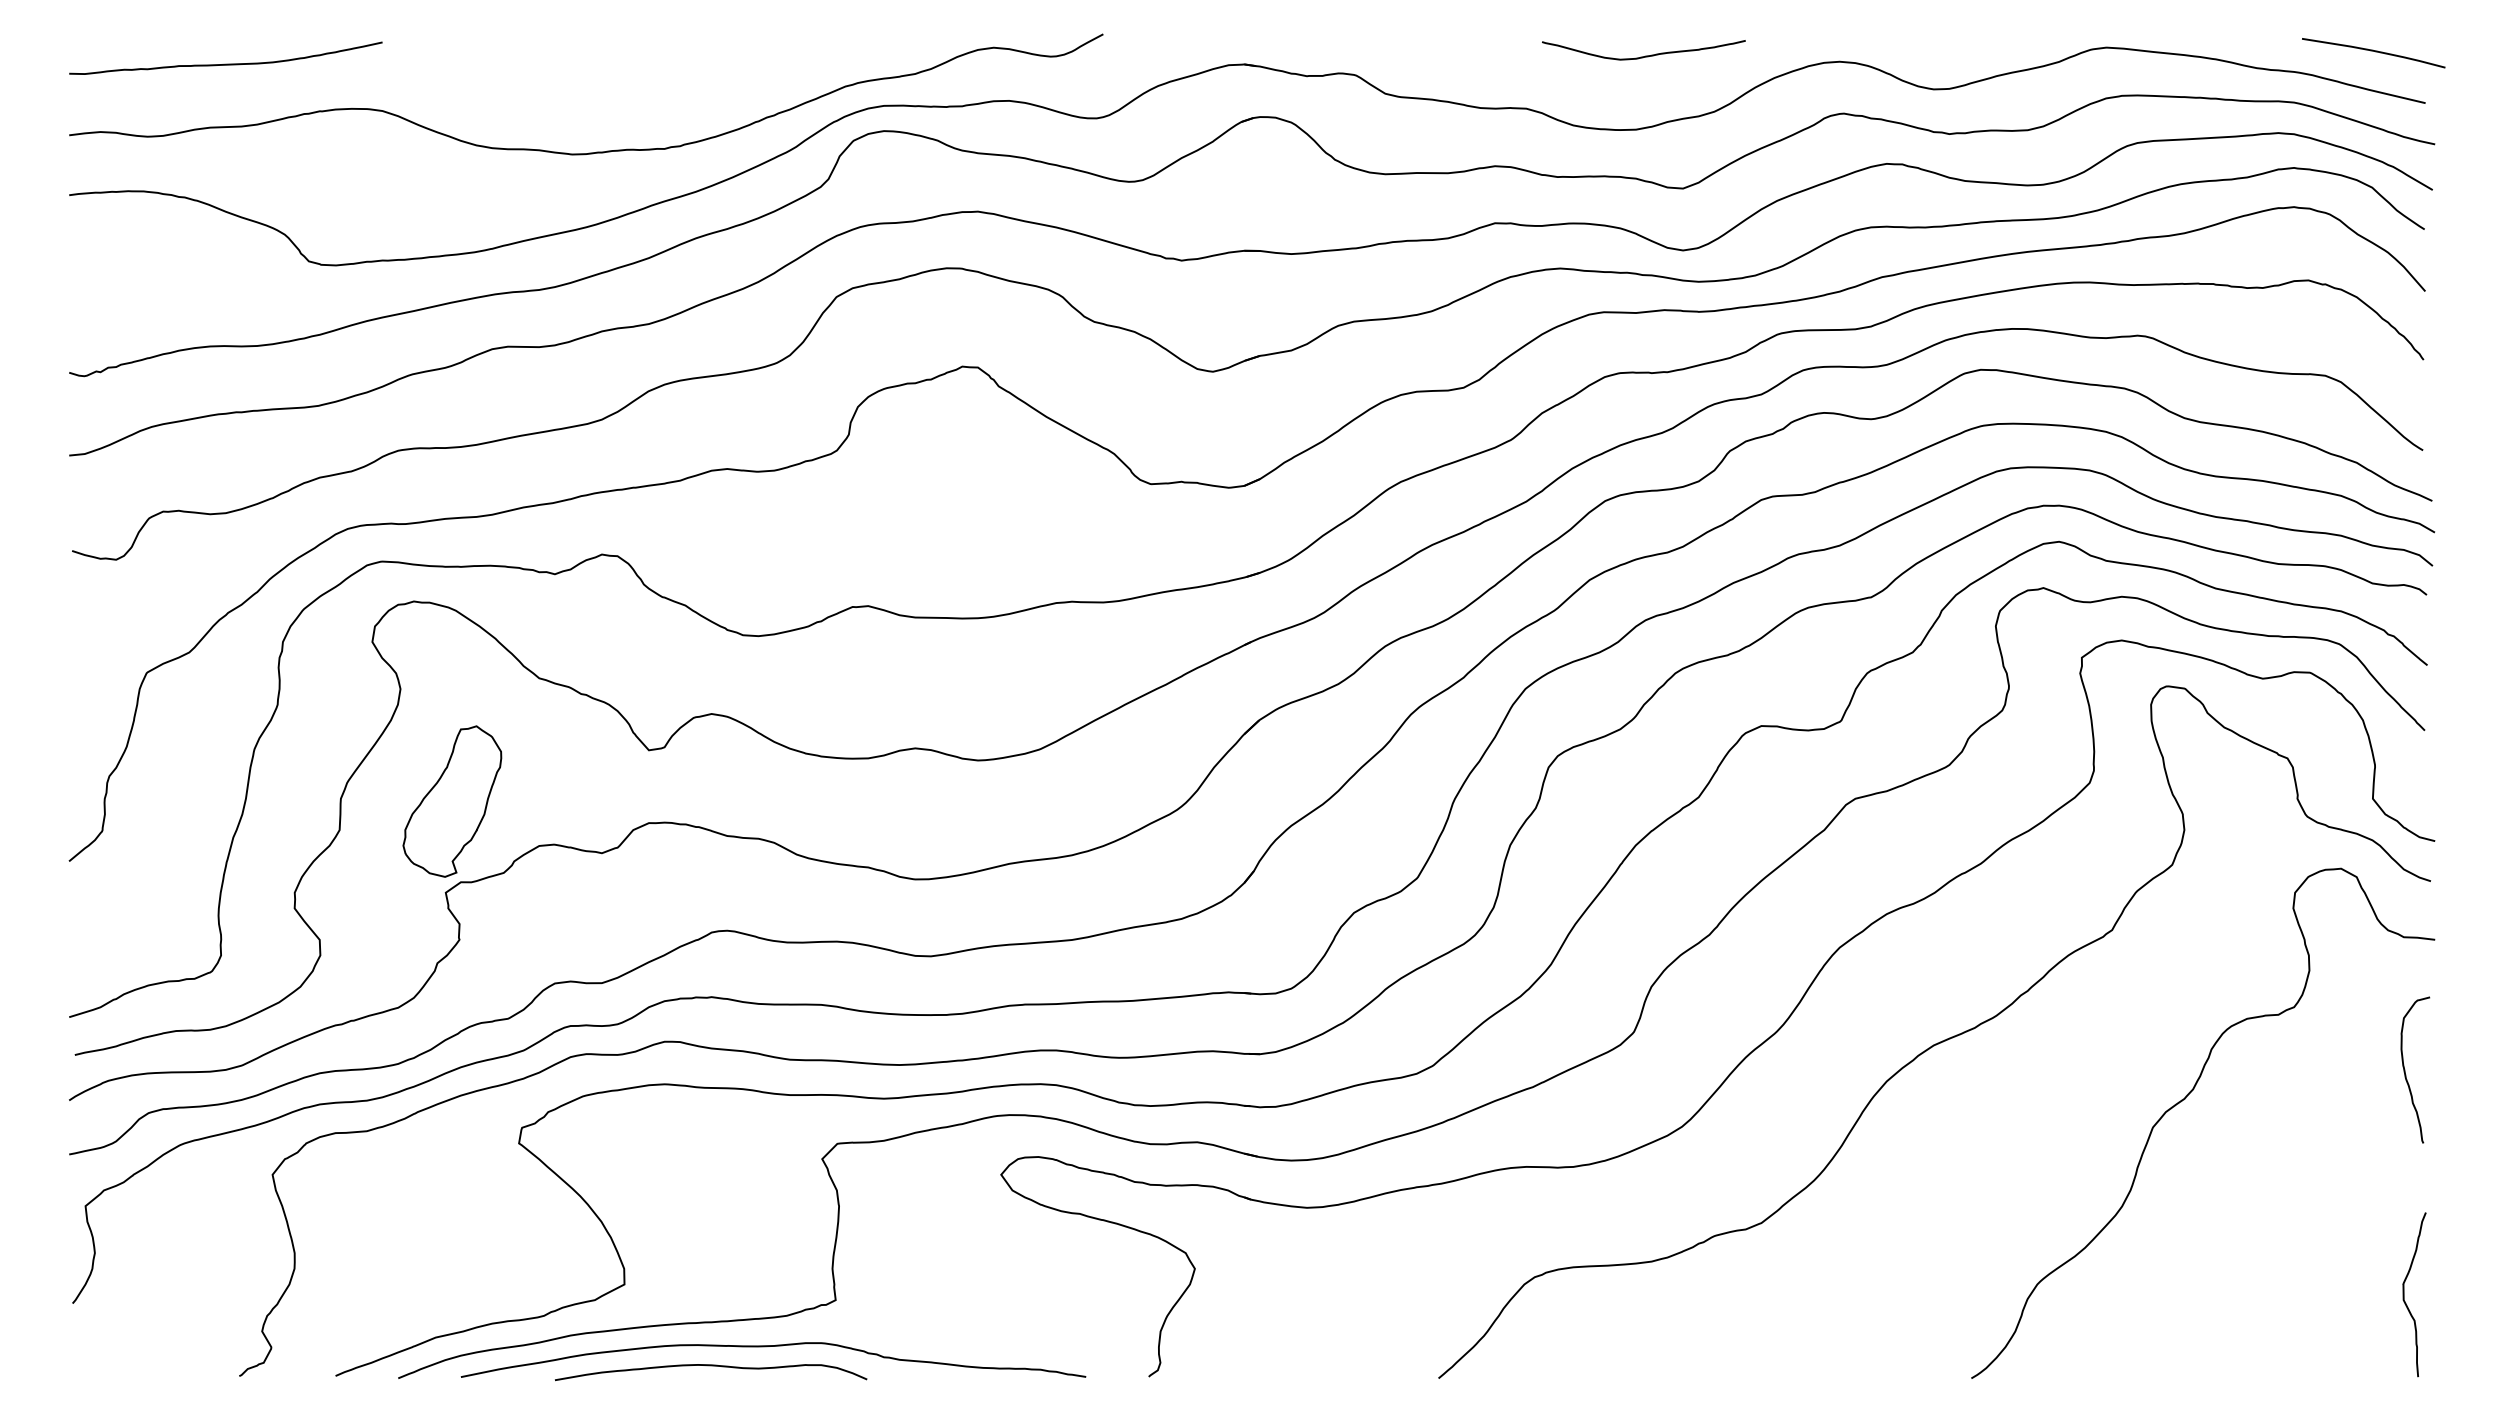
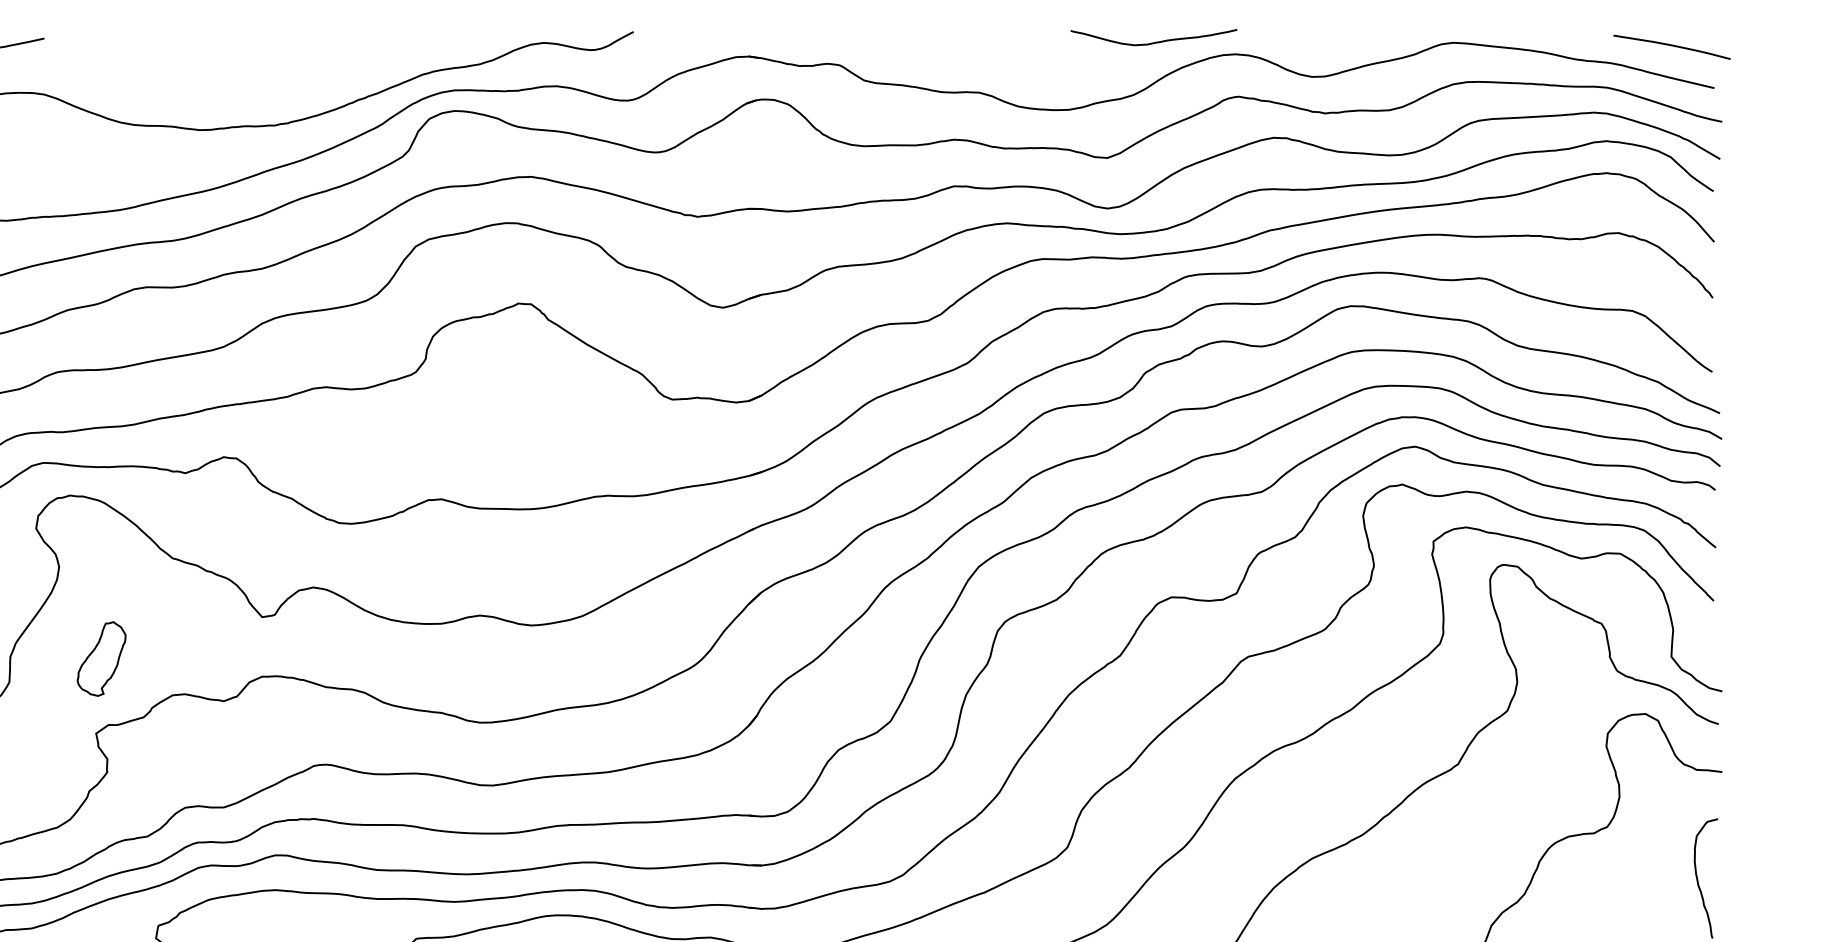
curve: (1645, 55) -> (1155, 41), moved
part: (452, 801) -> (101, 658), size x0.6

